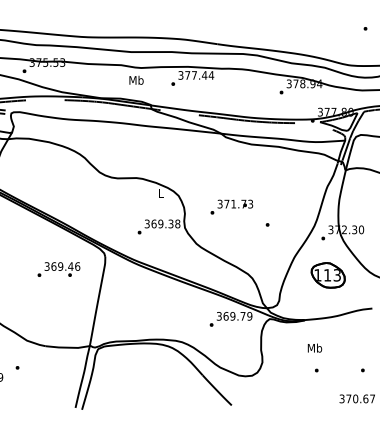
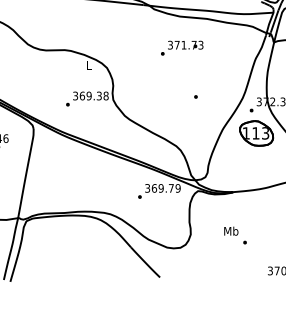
text: (231, 206) -> (181, 47), moved
part: (327, 275) -> (255, 133), moved
text: (314, 347) -> (230, 230), moved

